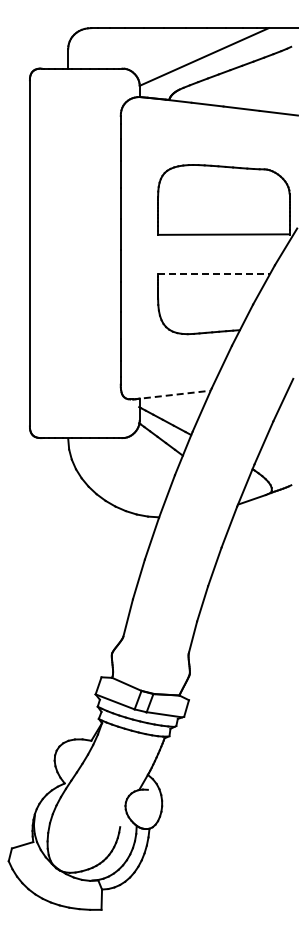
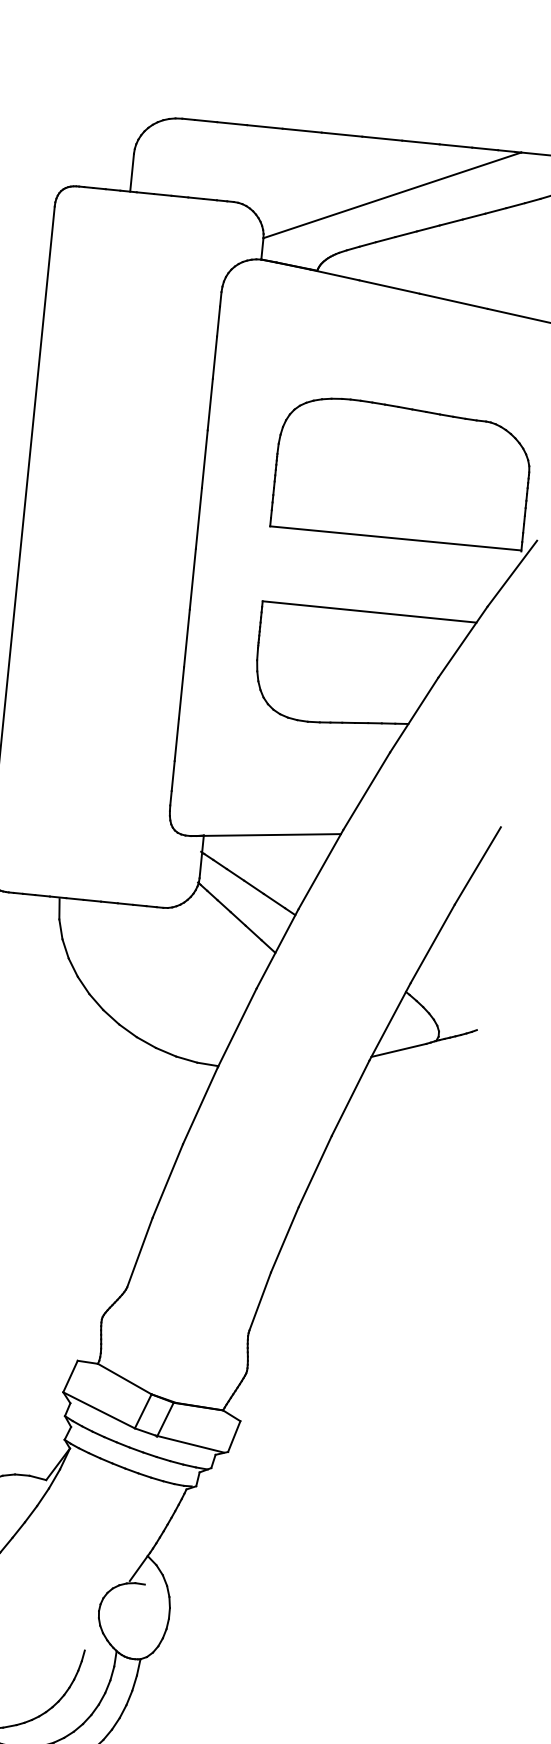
line: (214, 274) -> (370, 612), dashed -> solid
line: (172, 395) -> (267, 835), dashed -> solid

